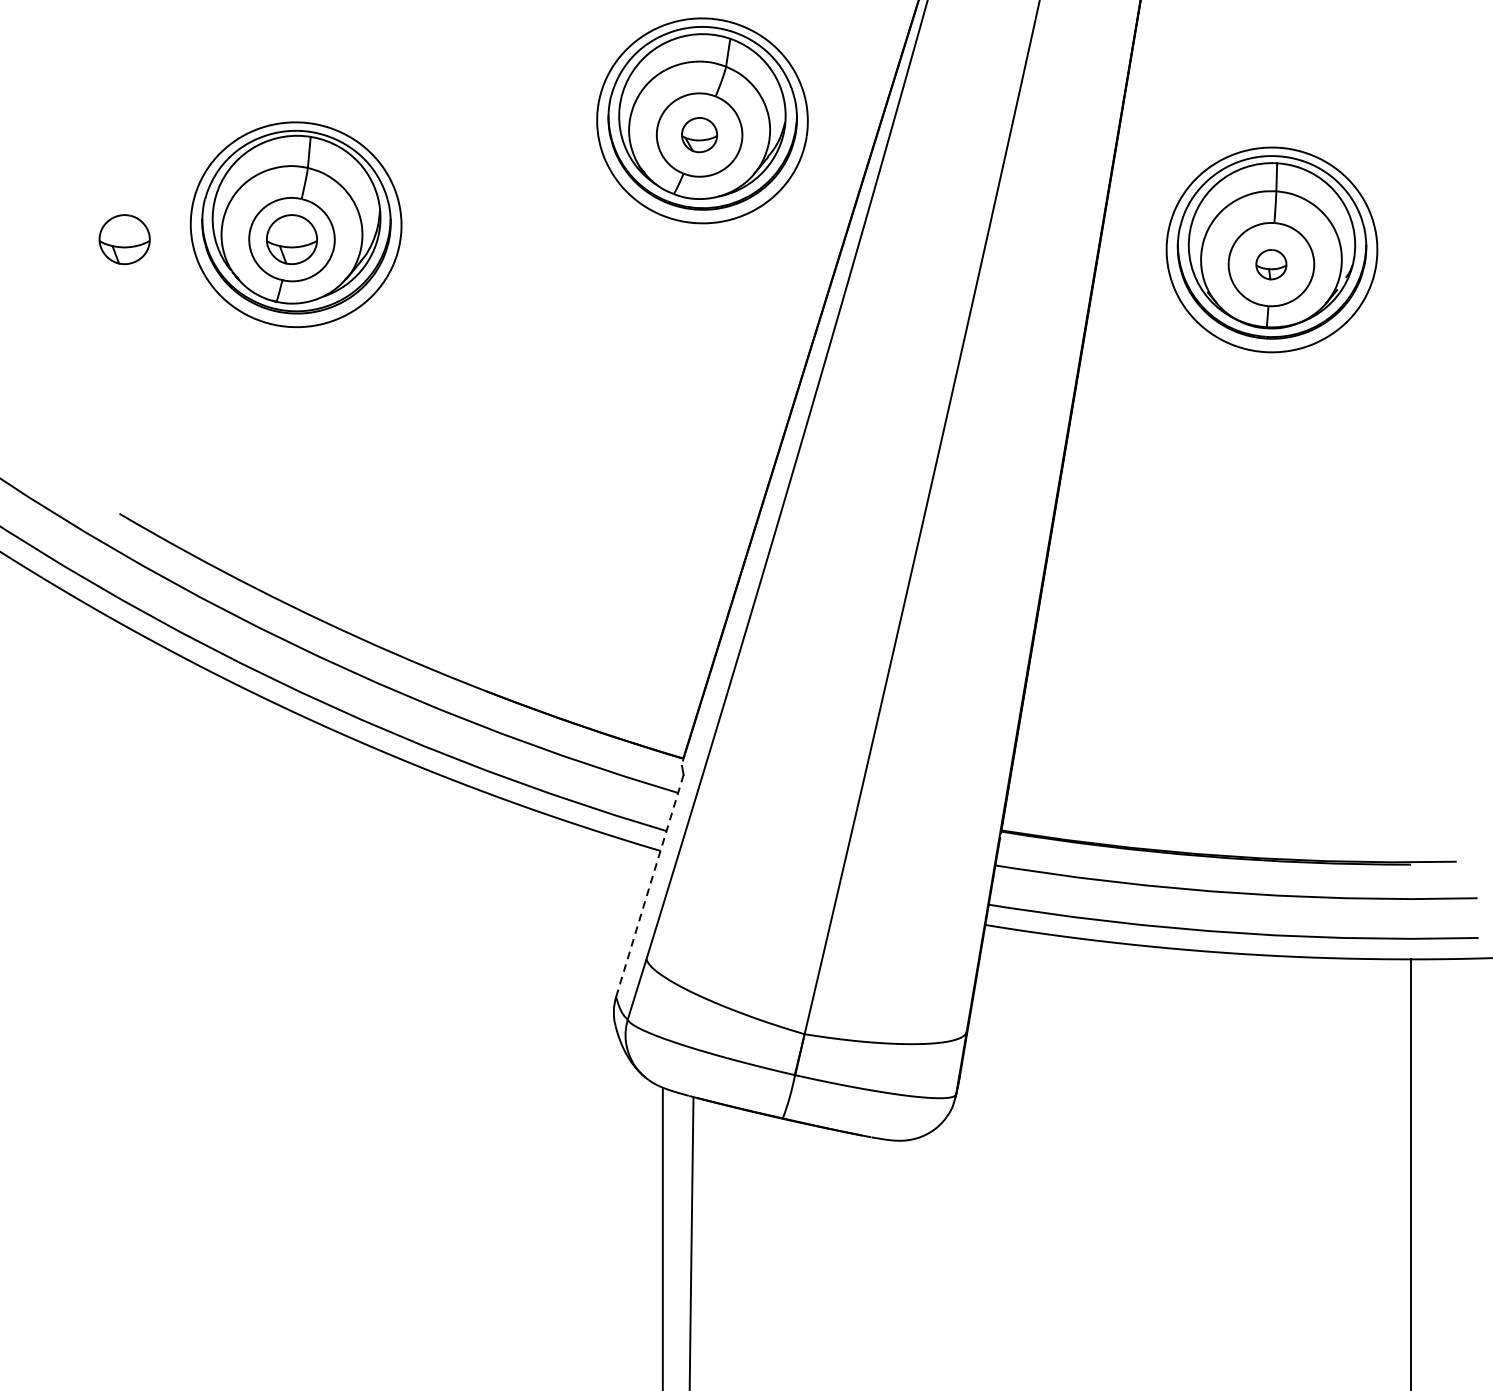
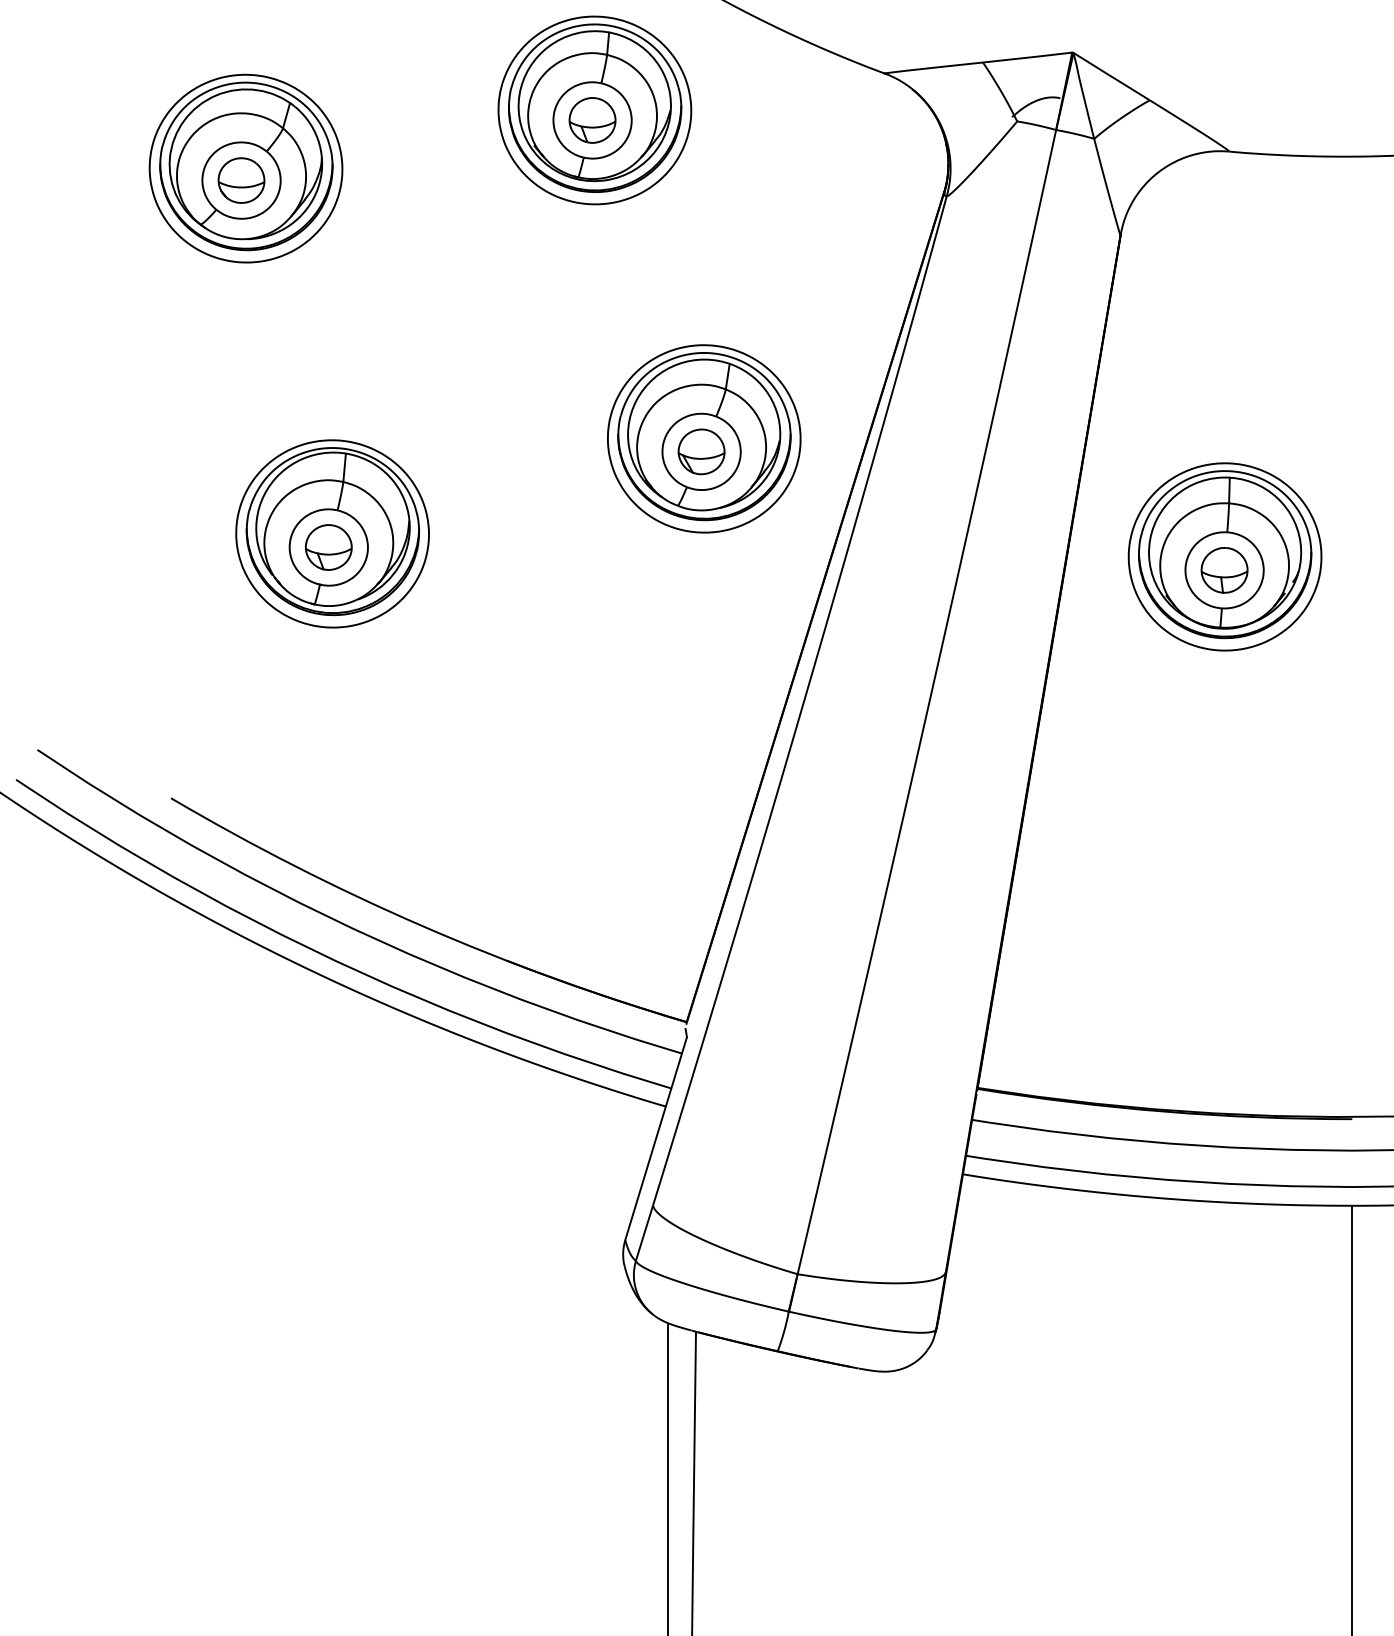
part: (699, 134) -> (701, 451), size x1.43
part: (124, 239) -> (175, 547), removed
part: (1271, 264) -> (1224, 570), size x1.67
line: (650, 885) -> (656, 1138), dashed -> solid

